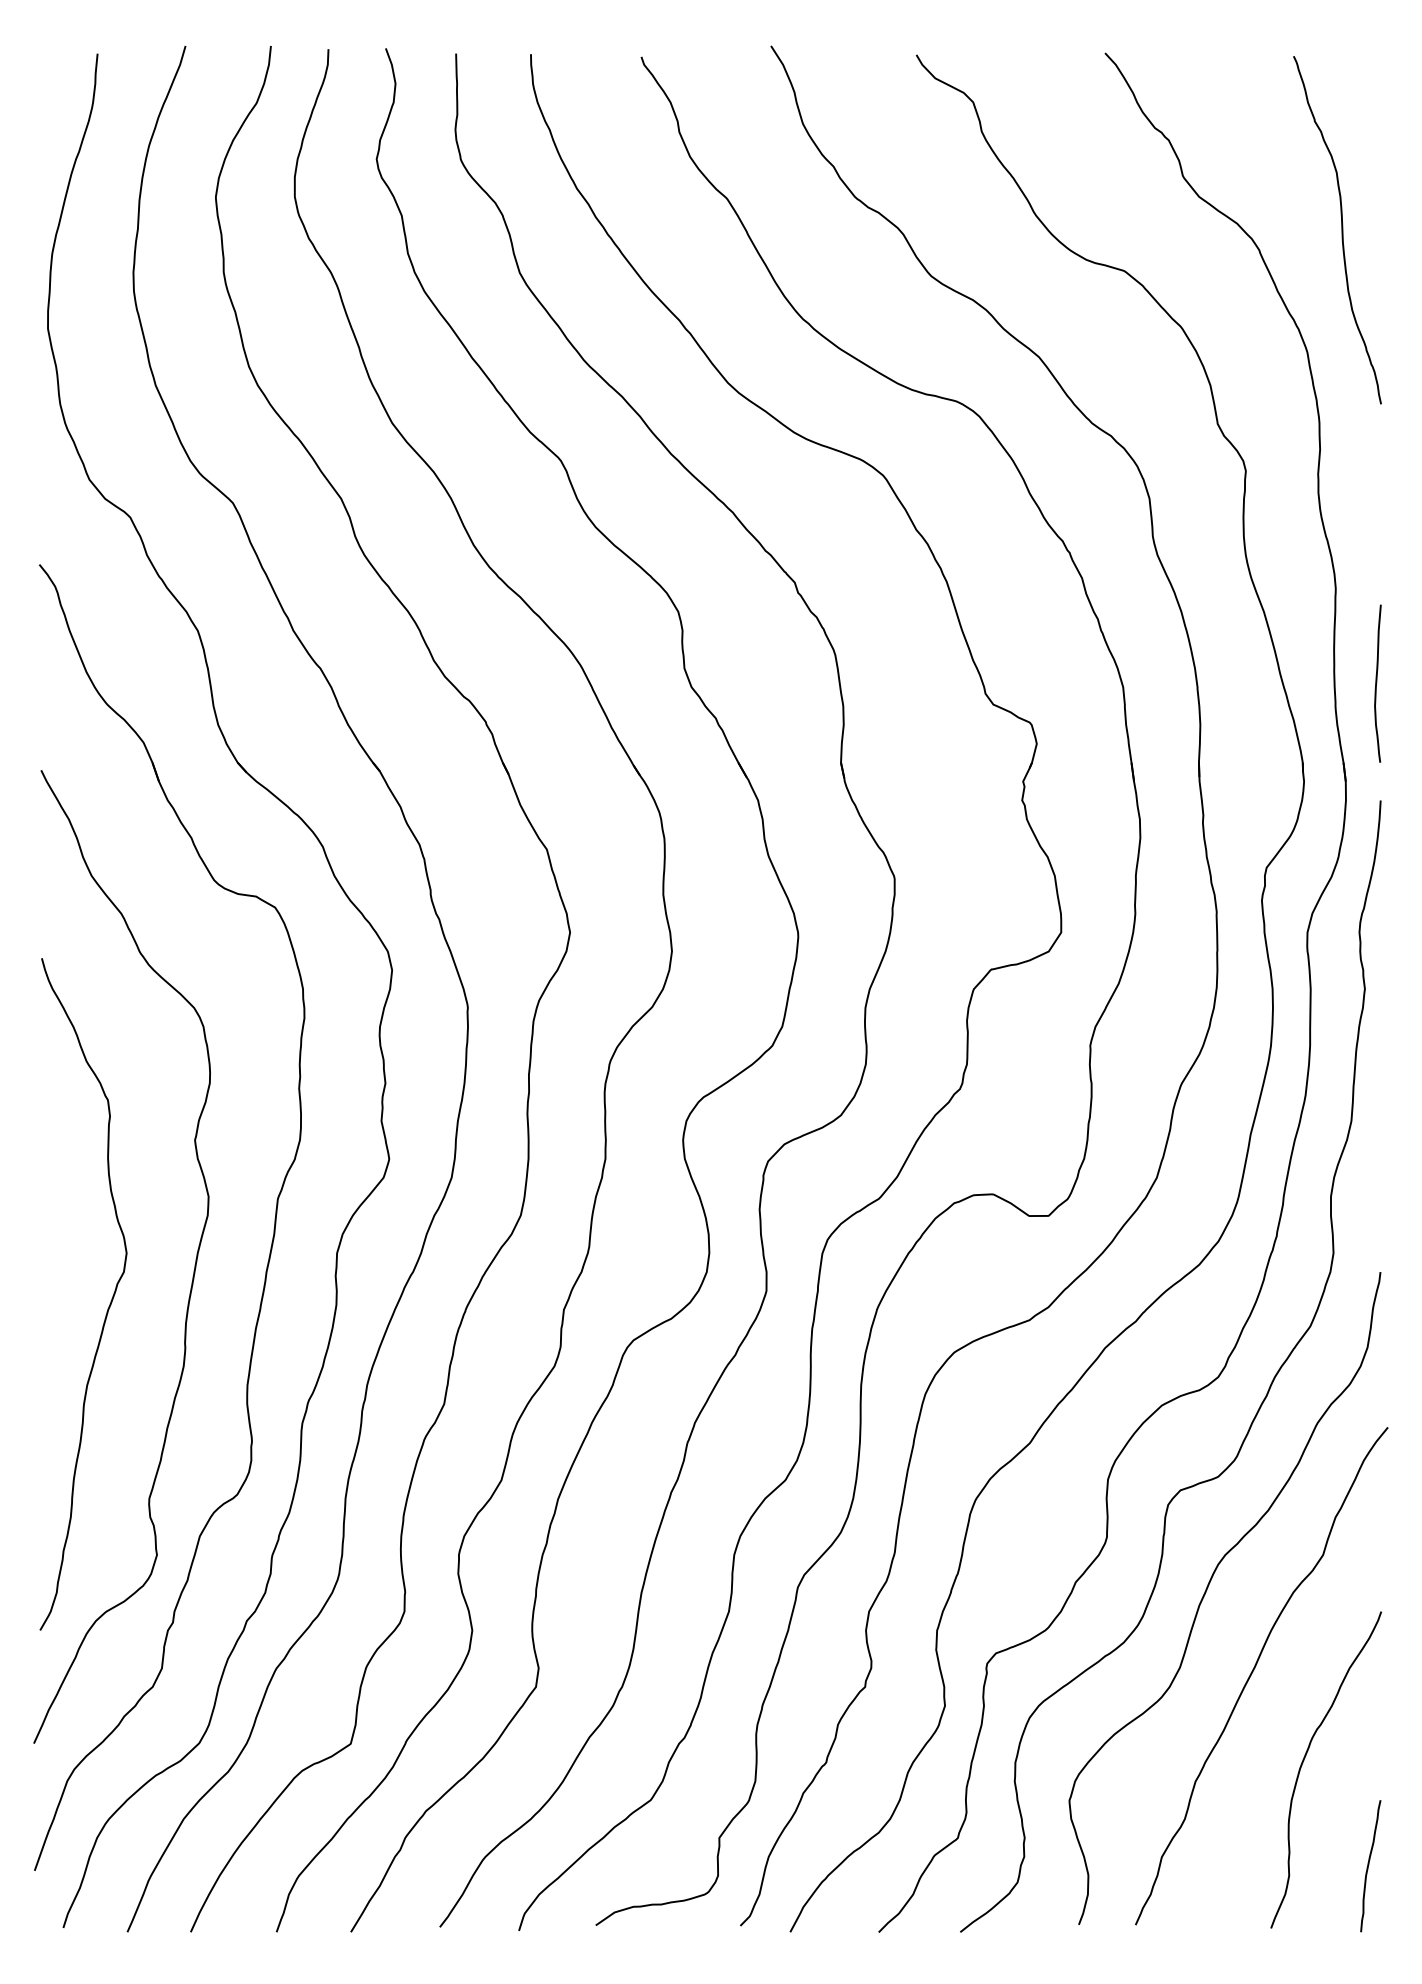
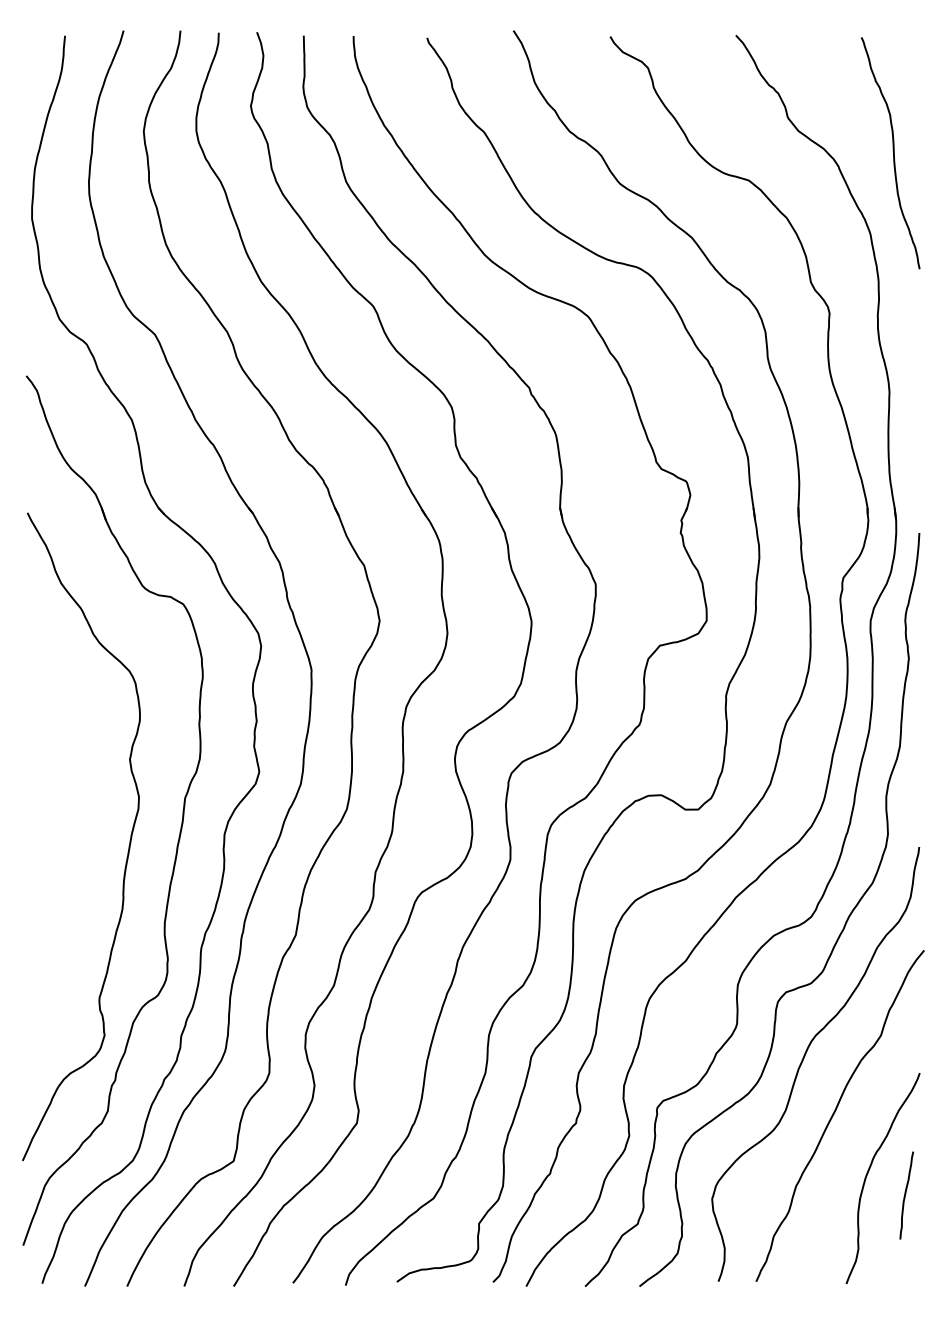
curve: (1377, 682) -> (917, 454), removed
curve: (107, 1307) -> (71, 870), removed
curve: (1370, 1864) -> (906, 1194), moved

